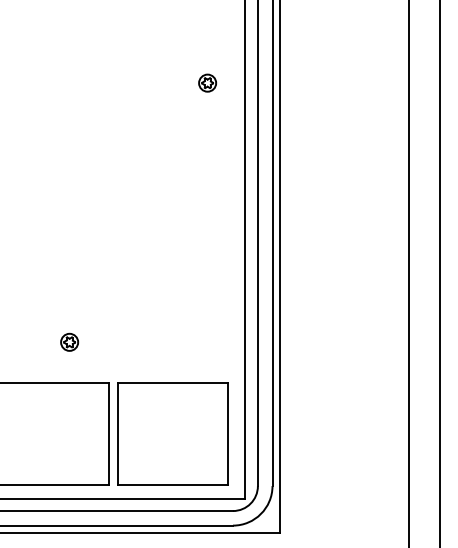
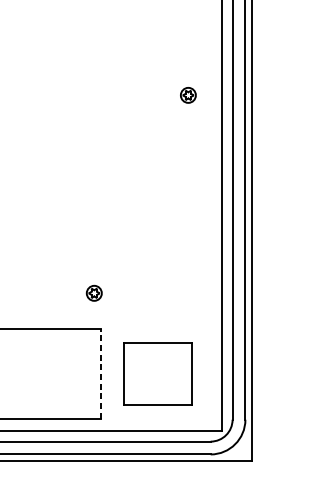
part: (207, 82) -> (188, 94), moved
part: (69, 341) -> (94, 292), moved
line: (108, 433) -> (101, 373), solid -> dashed
part: (172, 433) -> (157, 373), size x0.7

